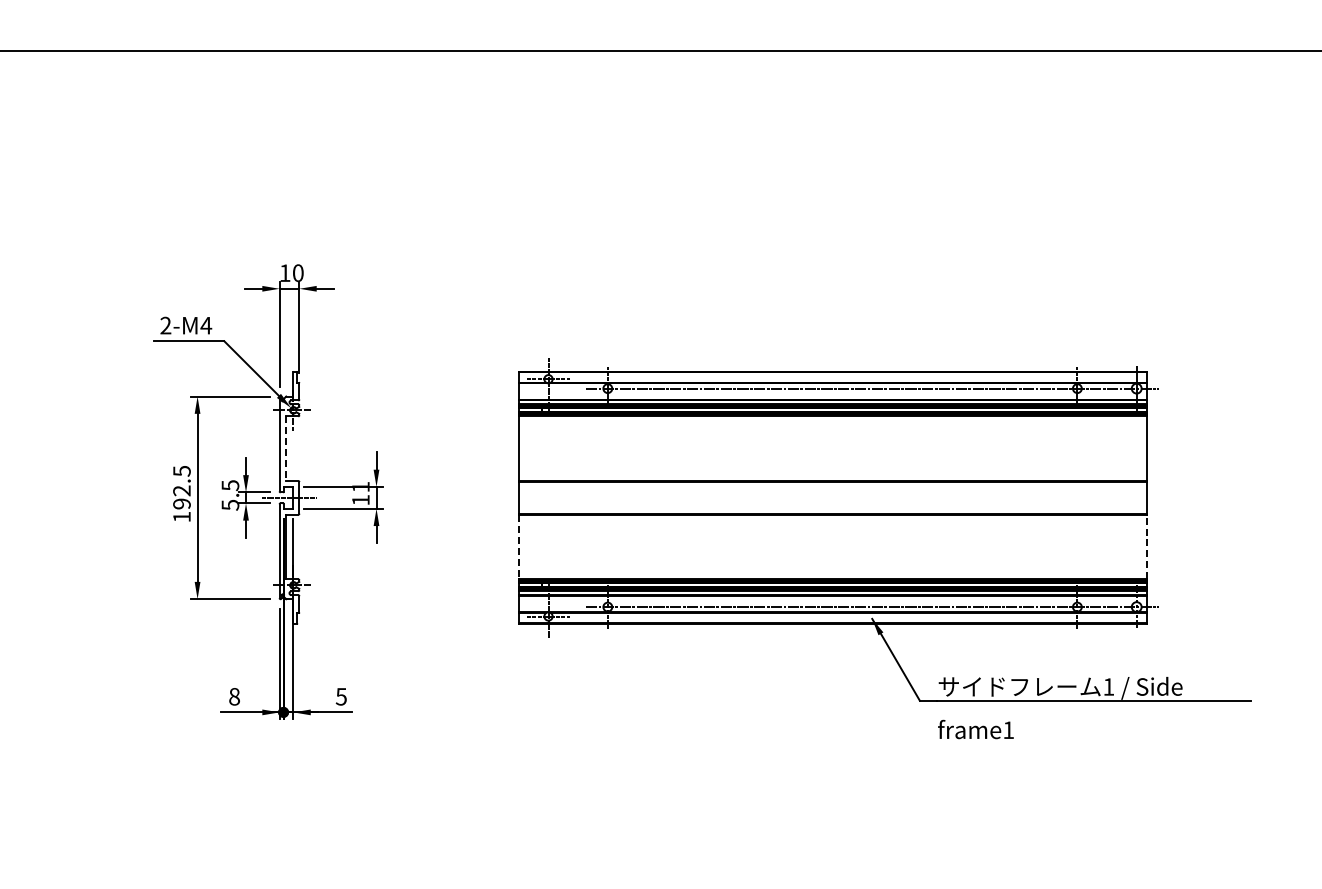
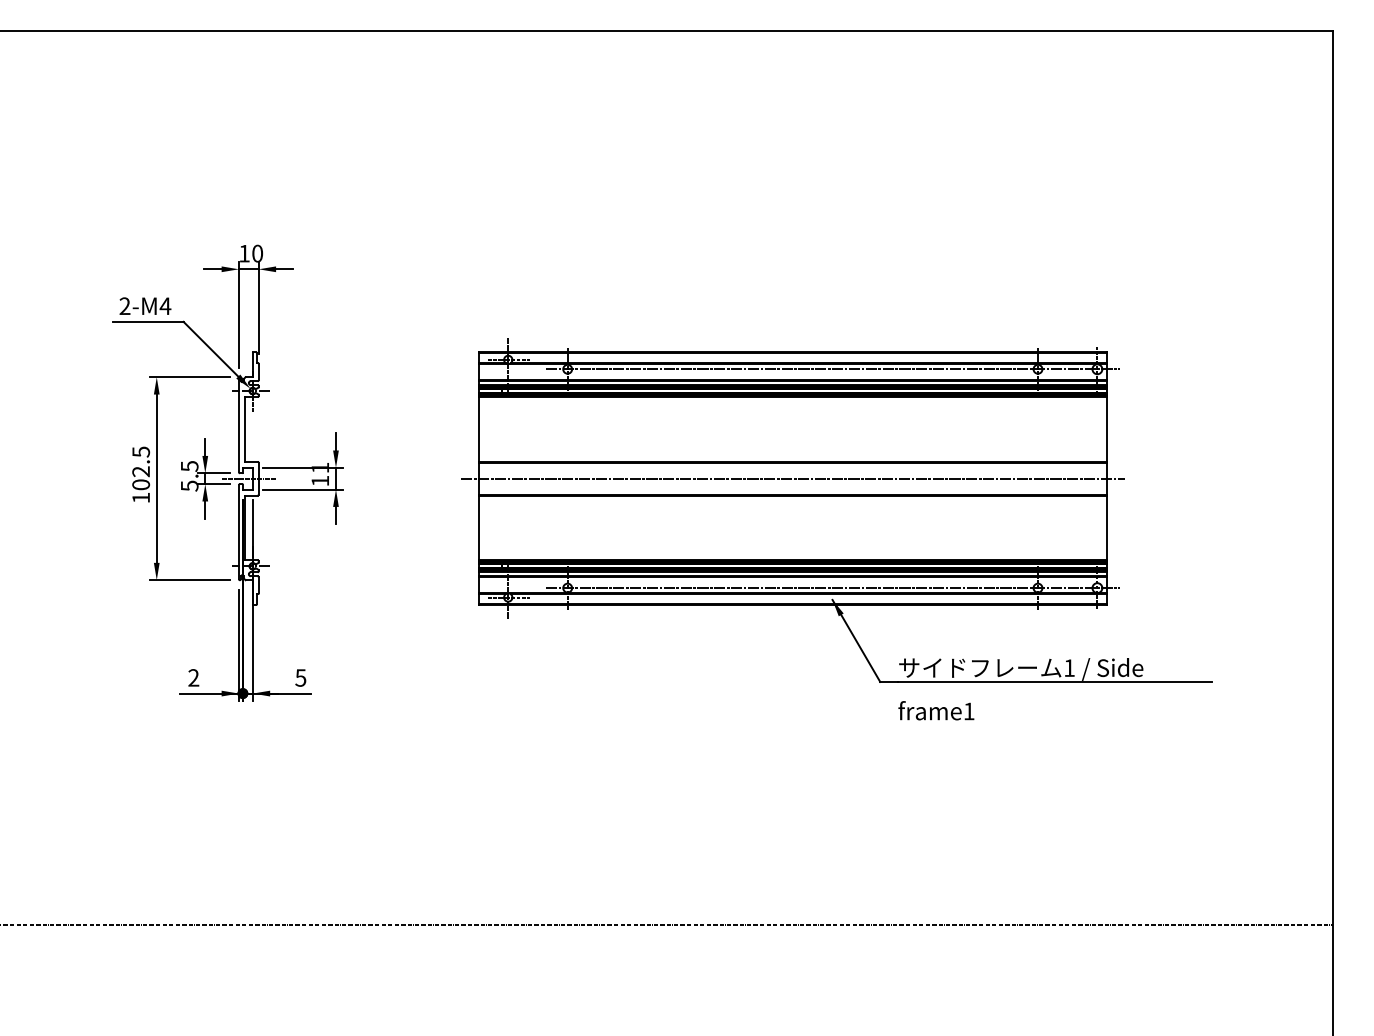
line: (285, 448) -> (244, 429), dashed -> solid
line: (832, 497) -> (792, 478), added
text: (182, 503) -> (141, 484), 192.5 -> 102.5
line: (1146, 546) -> (1107, 527), dashed -> solid
line: (518, 547) -> (478, 528), dashed -> solid
text: (234, 696) -> (193, 677), 8 -> 2

